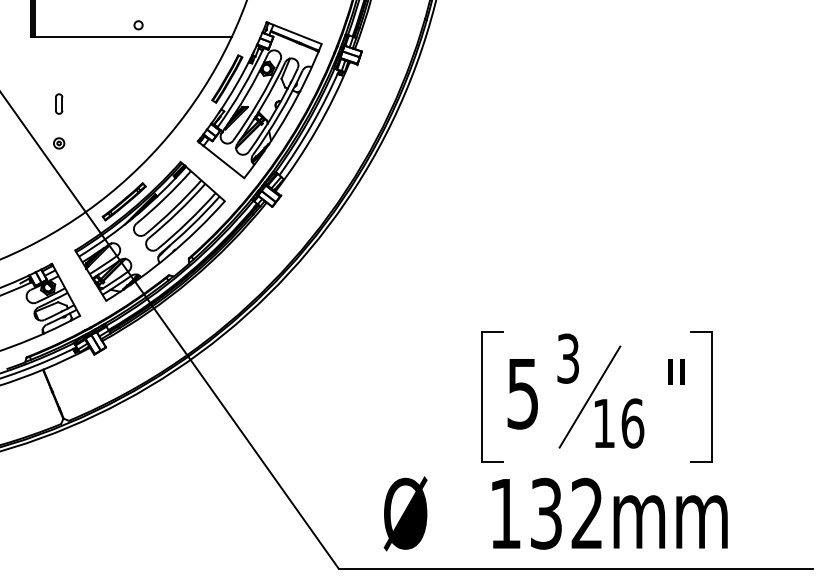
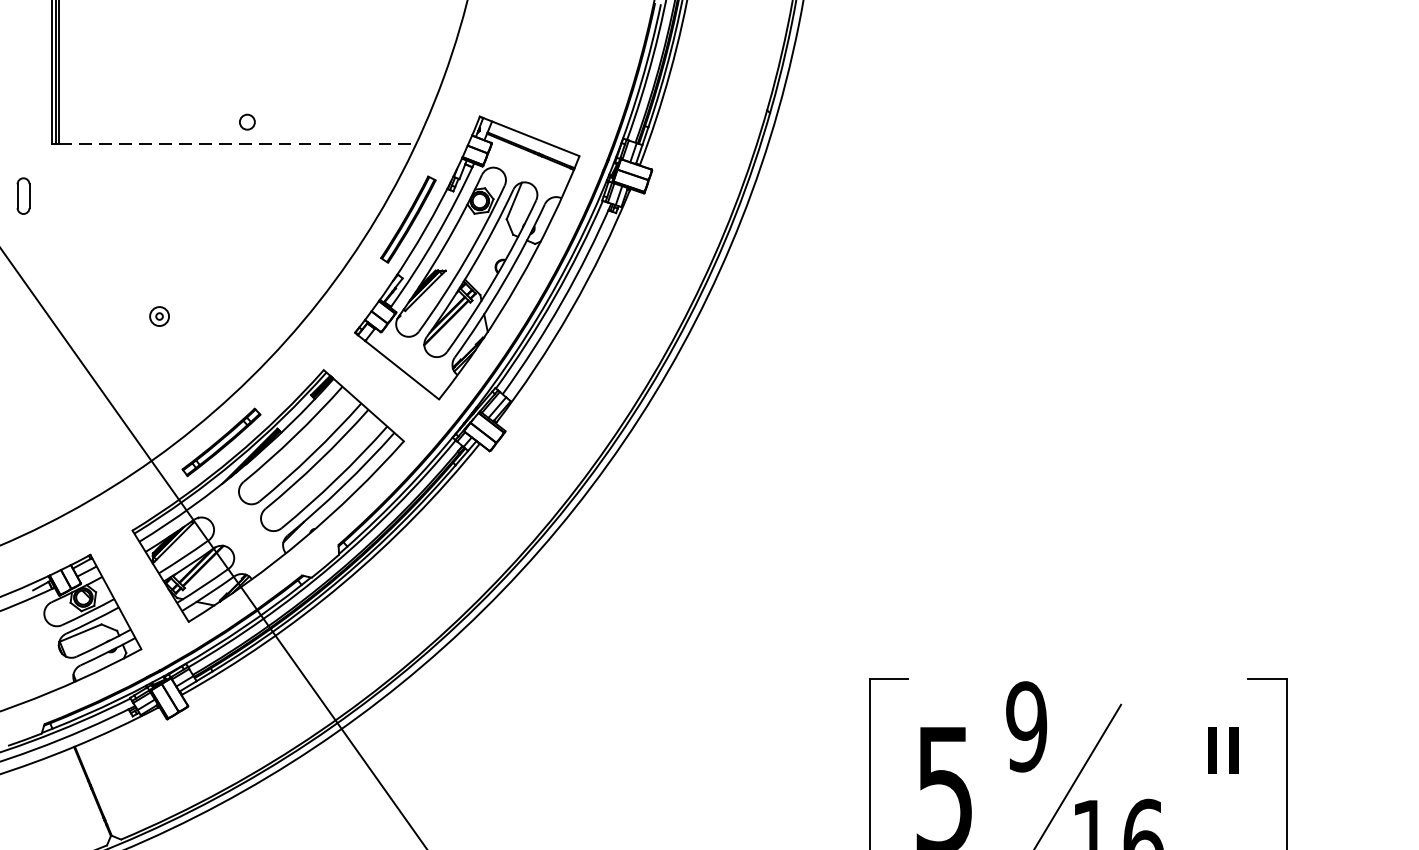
line: (133, 37) -> (238, 144), solid -> dashed
part: (59, 103) -> (24, 195), moved
part: (59, 143) -> (160, 316), moved
text: (568, 358) -> (1027, 726), 3 -> 9

